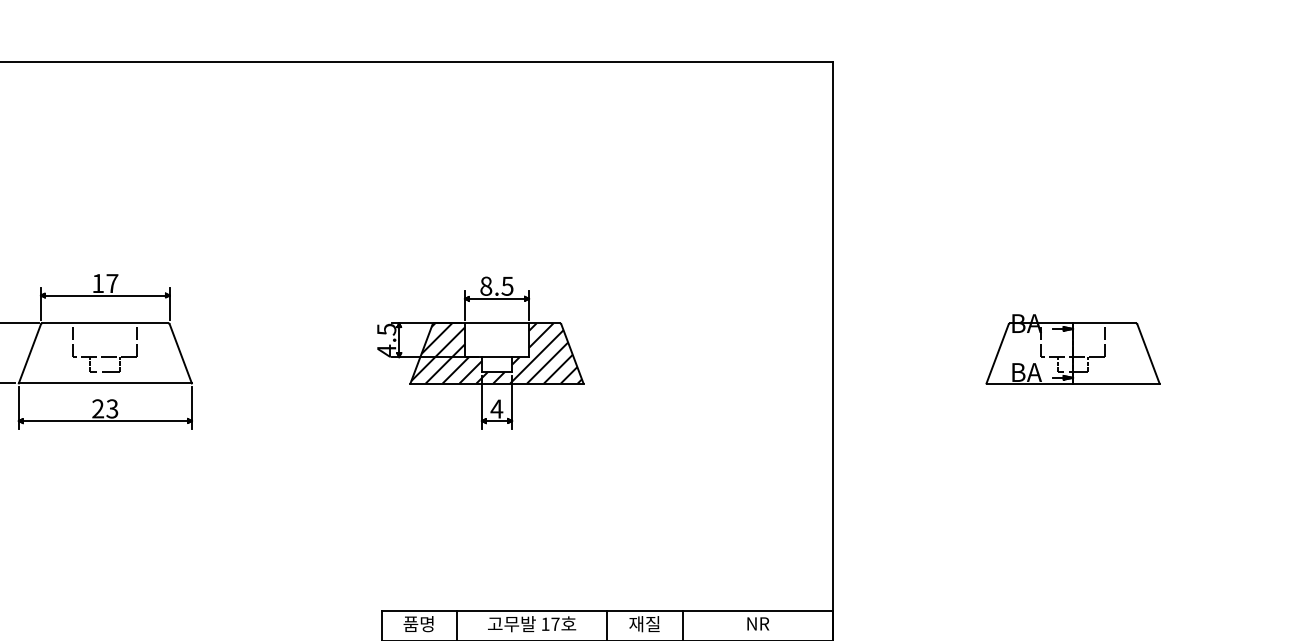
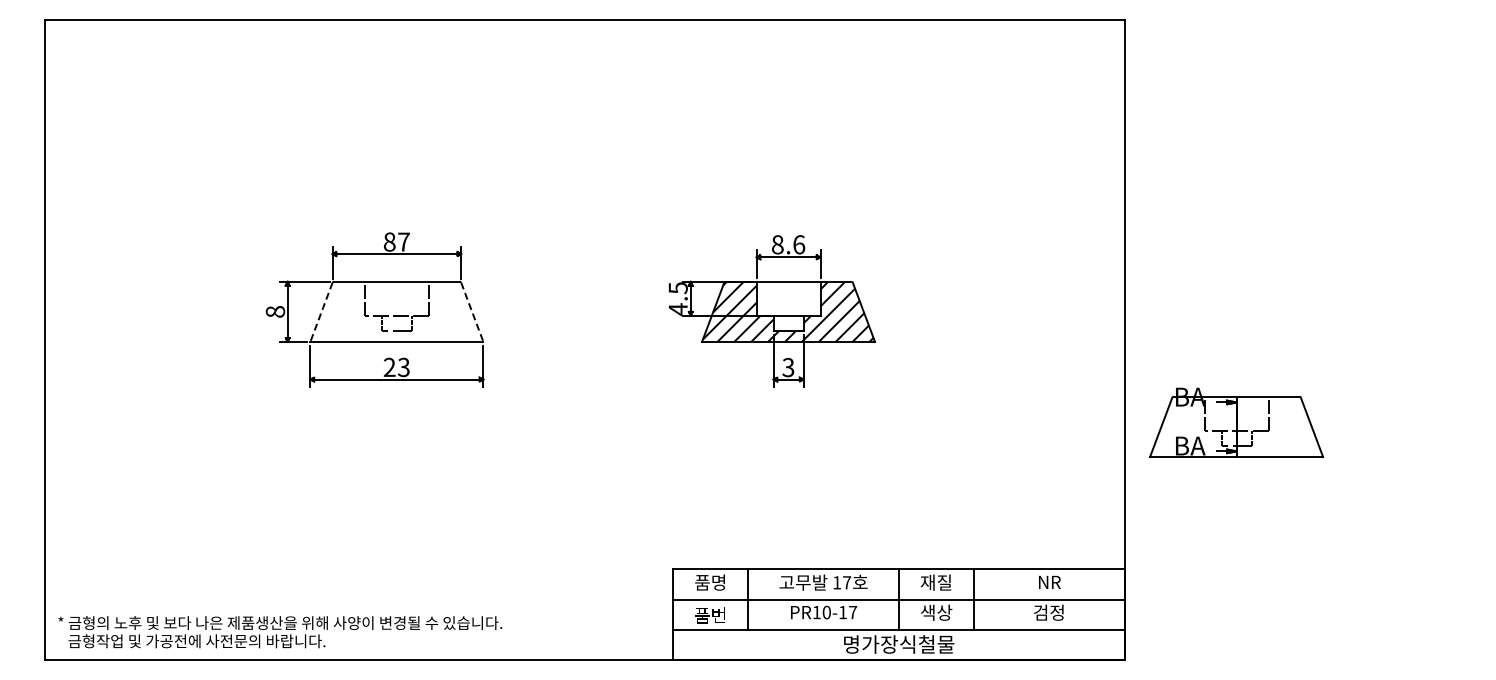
text: (97, 282) -> (389, 241), 17 -> 87
text: (507, 285) -> (799, 244), 8.5 -> 8.6
part: (1072, 348) -> (1236, 422), moved
line: (29, 353) -> (321, 312), solid -> dashed
line: (180, 353) -> (472, 312), solid -> dashed
text: (496, 408) -> (788, 367), 4 -> 3

